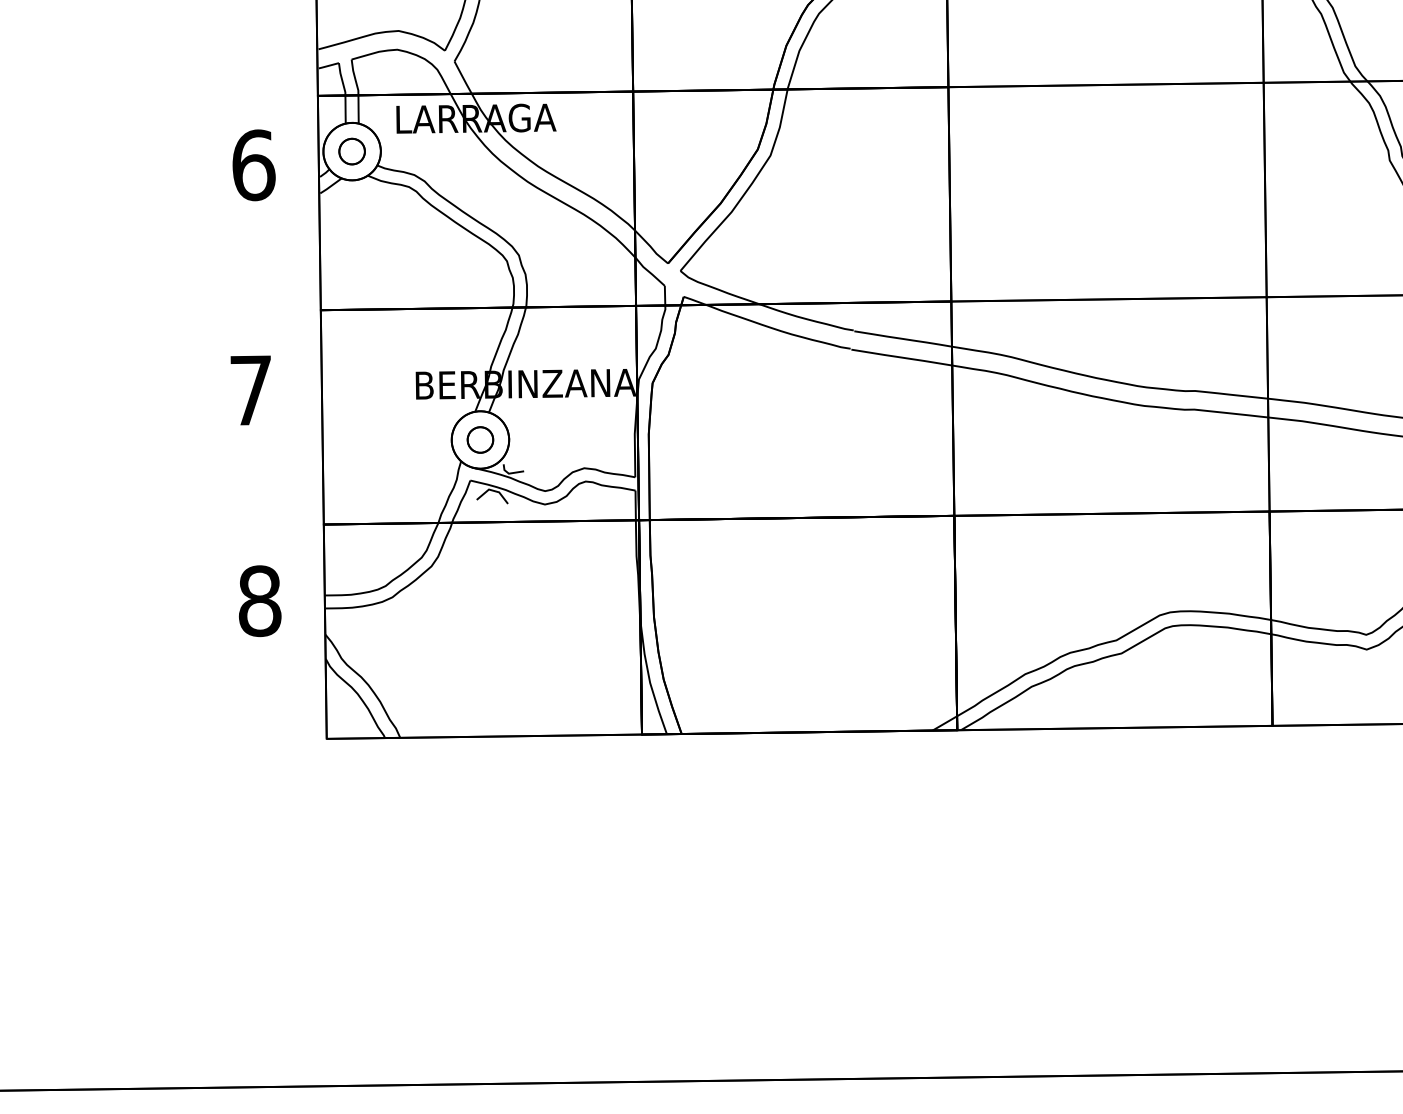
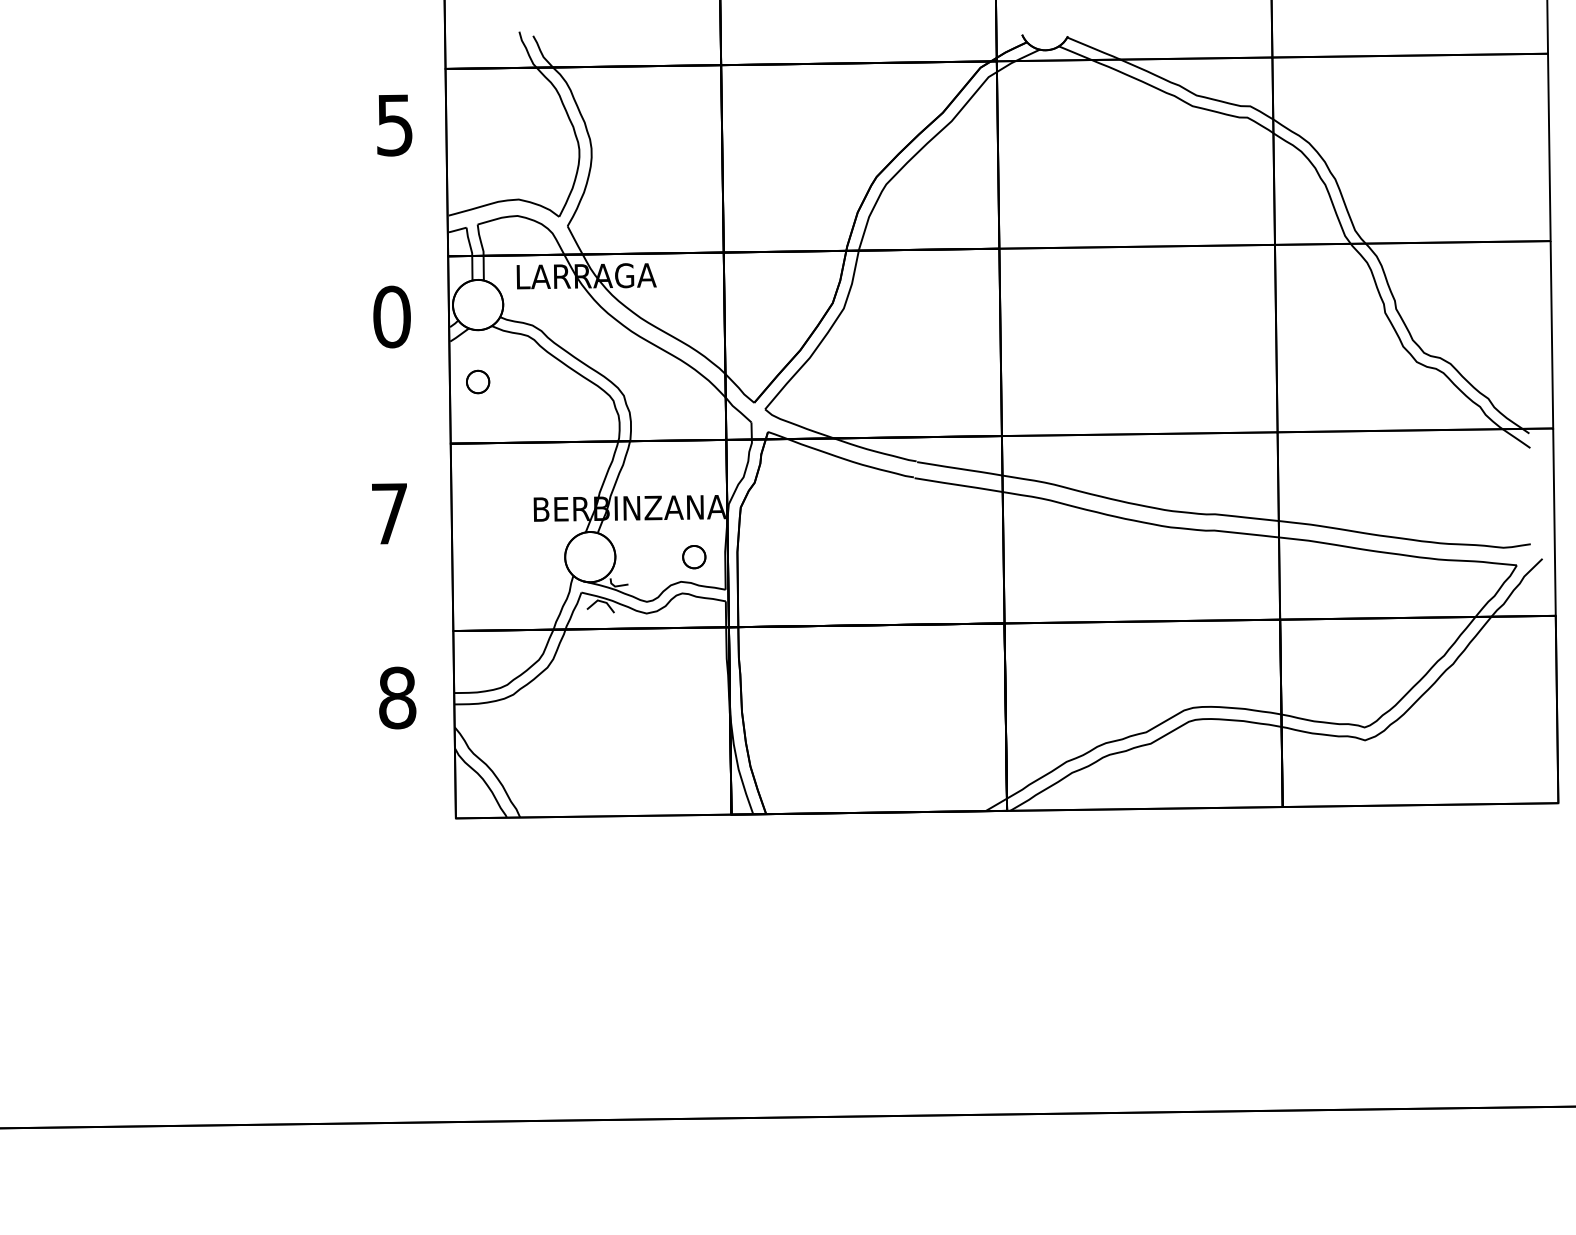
part: (352, 151) -> (478, 381), moved
text: (254, 164) -> (392, 316), 6 -> 0
part: (480, 440) -> (694, 557), moved

